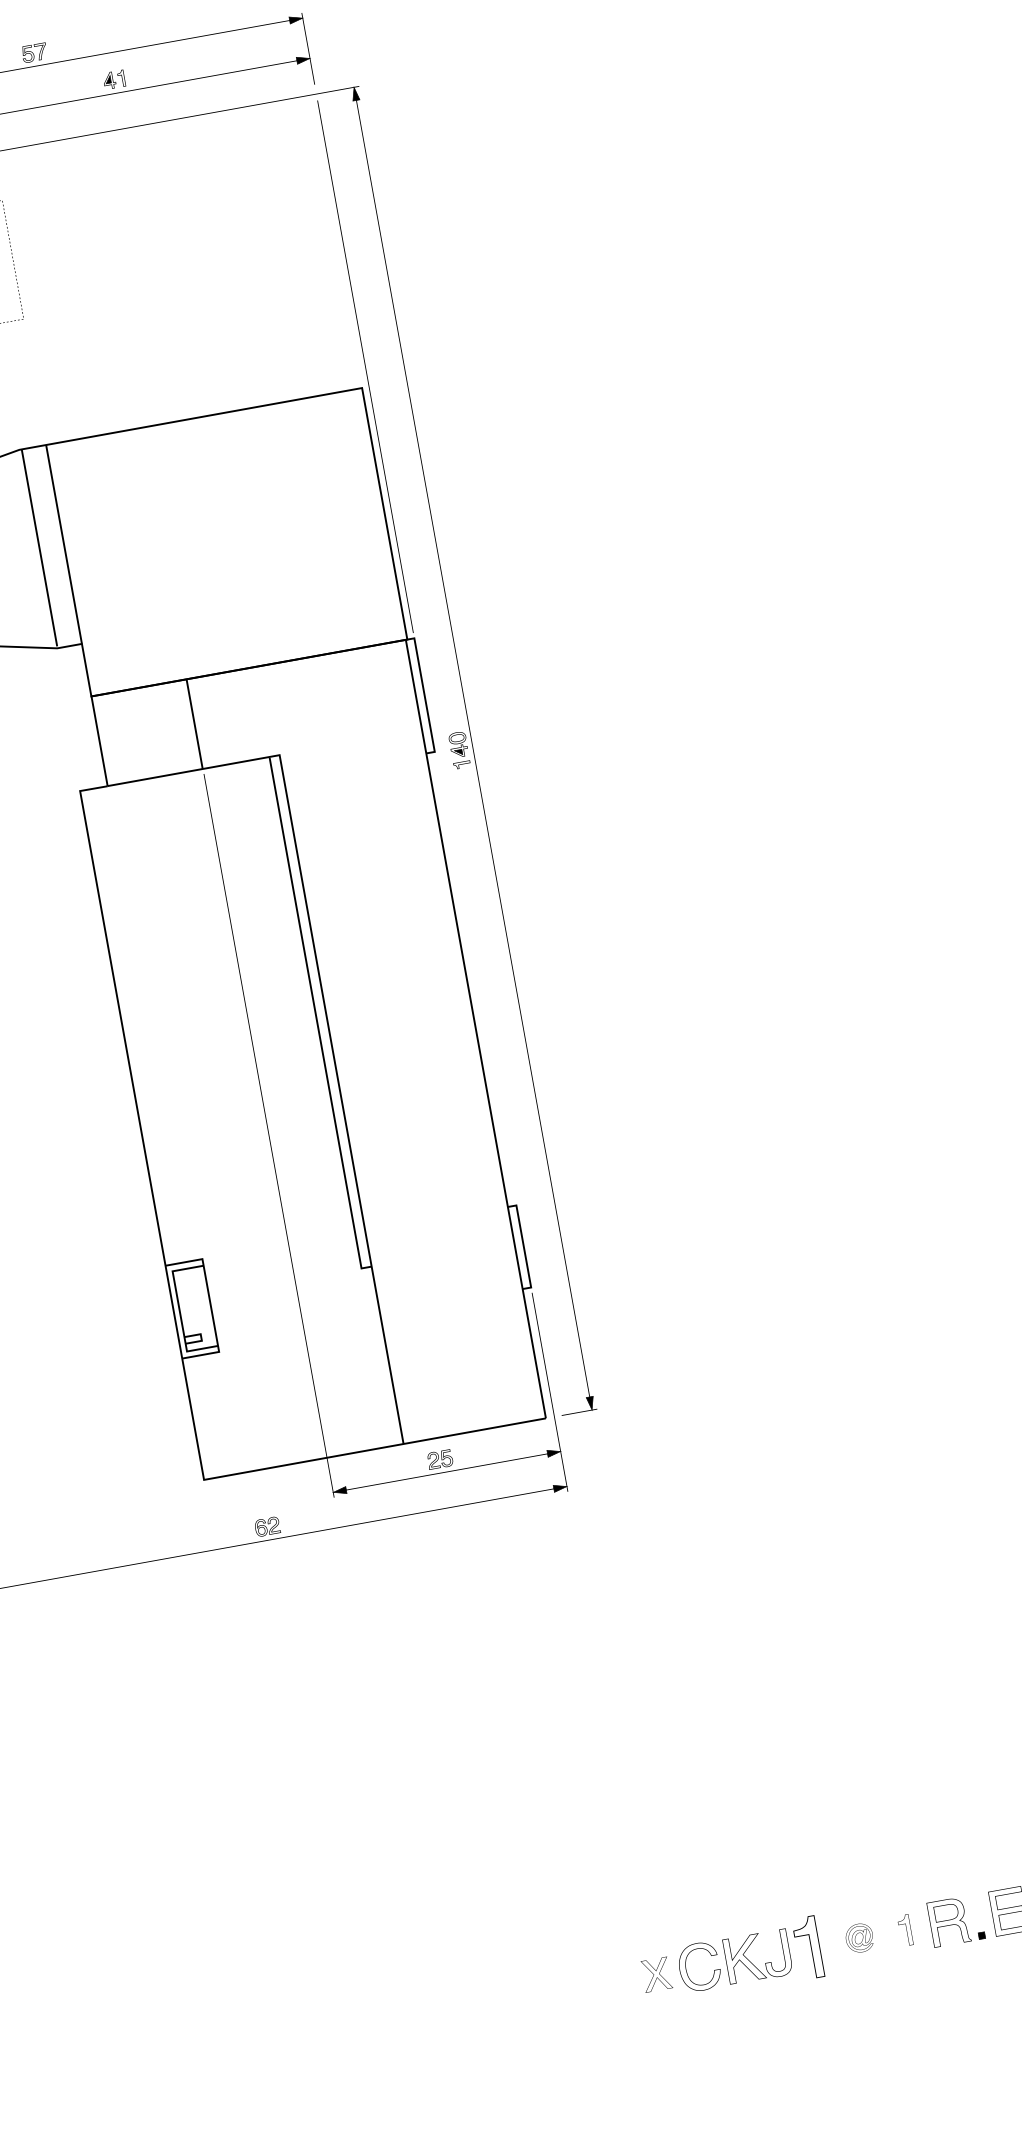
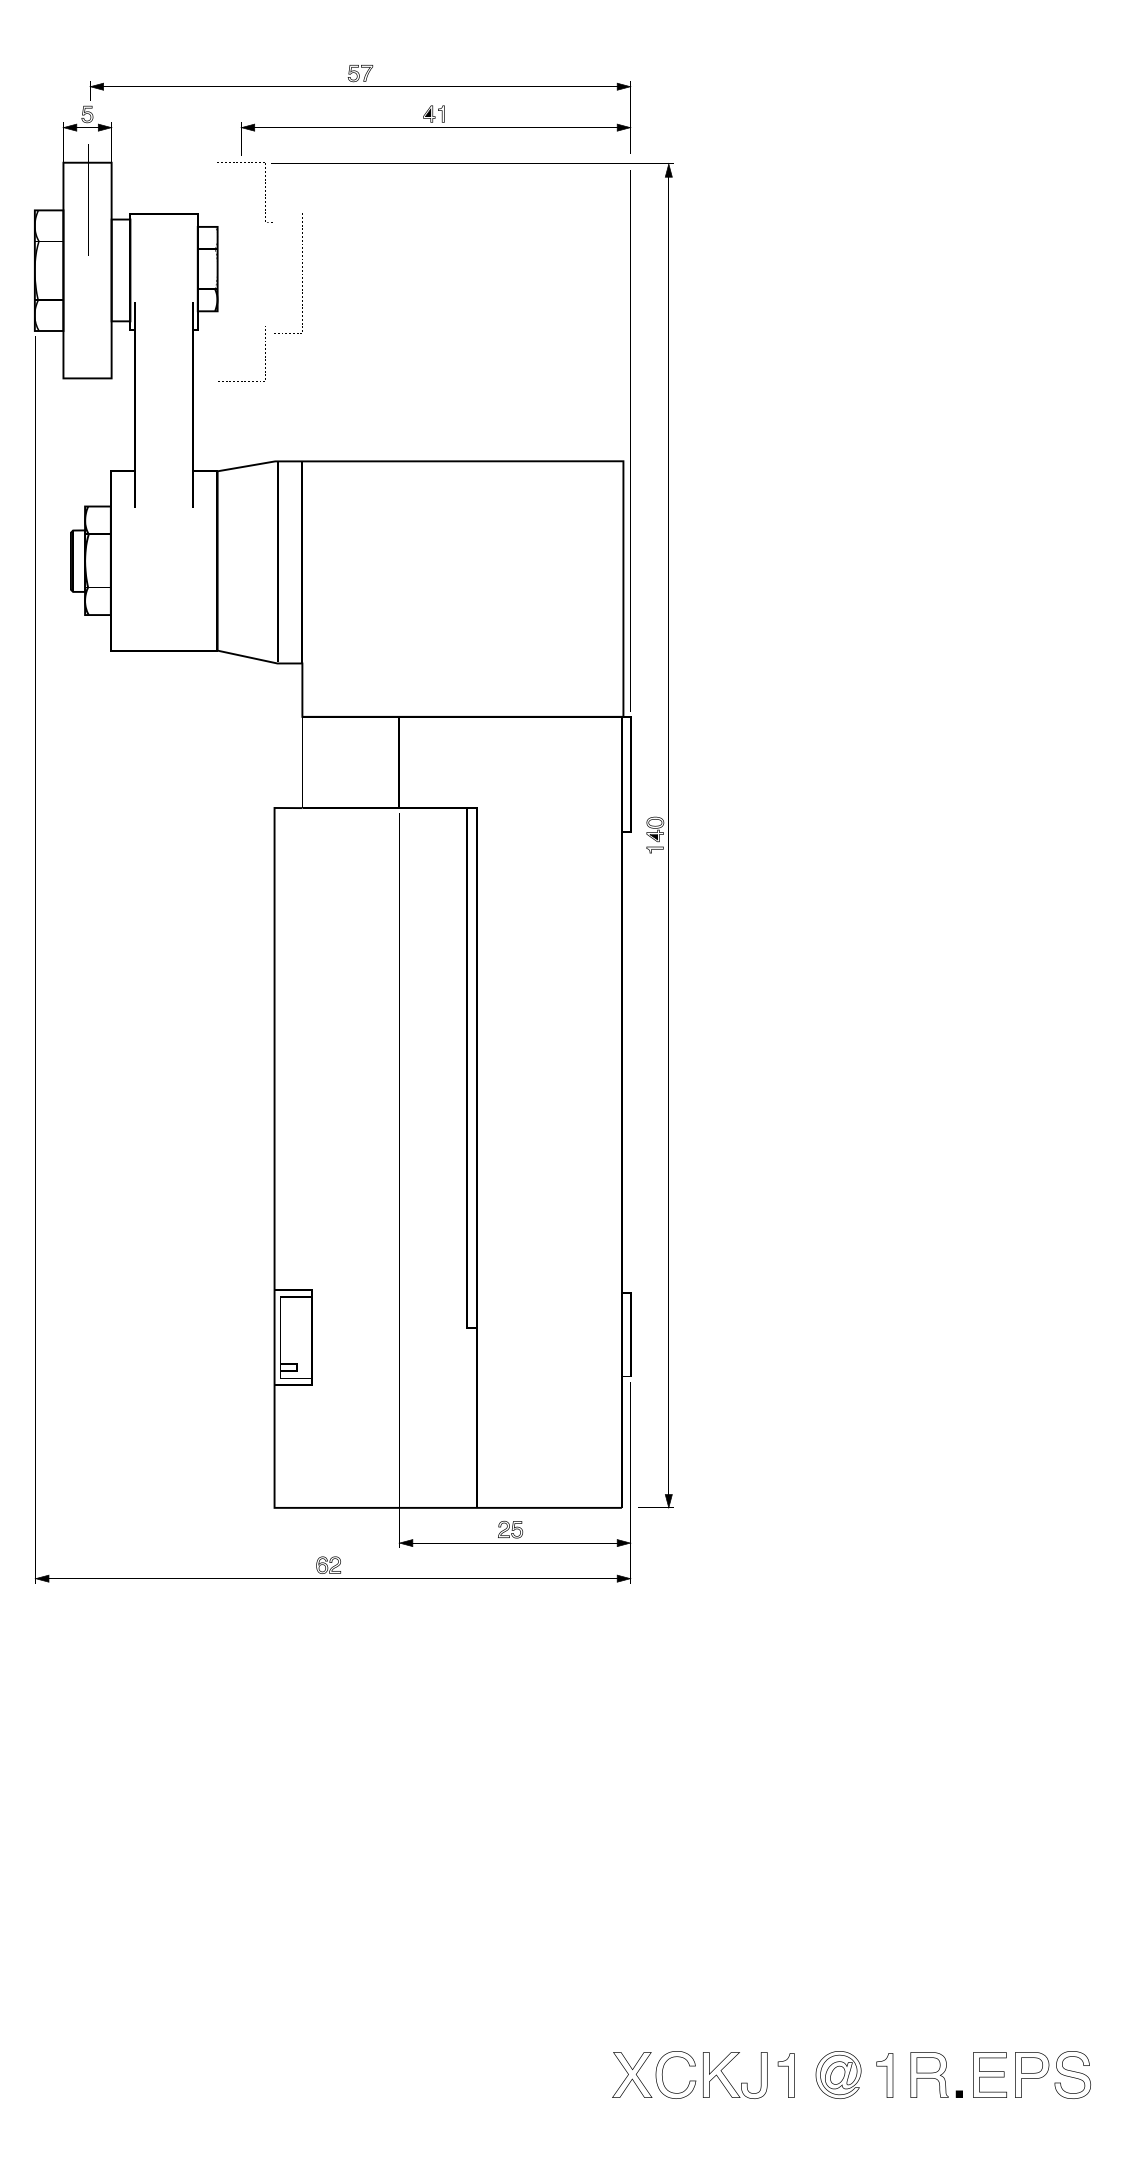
part: (904, 1930) -> (884, 2075), size x1.43
part: (859, 1937) -> (838, 2074), size x1.67
part: (807, 1948) -> (785, 2075), size x0.71
part: (656, 1974) -> (632, 2074), size x1.43

